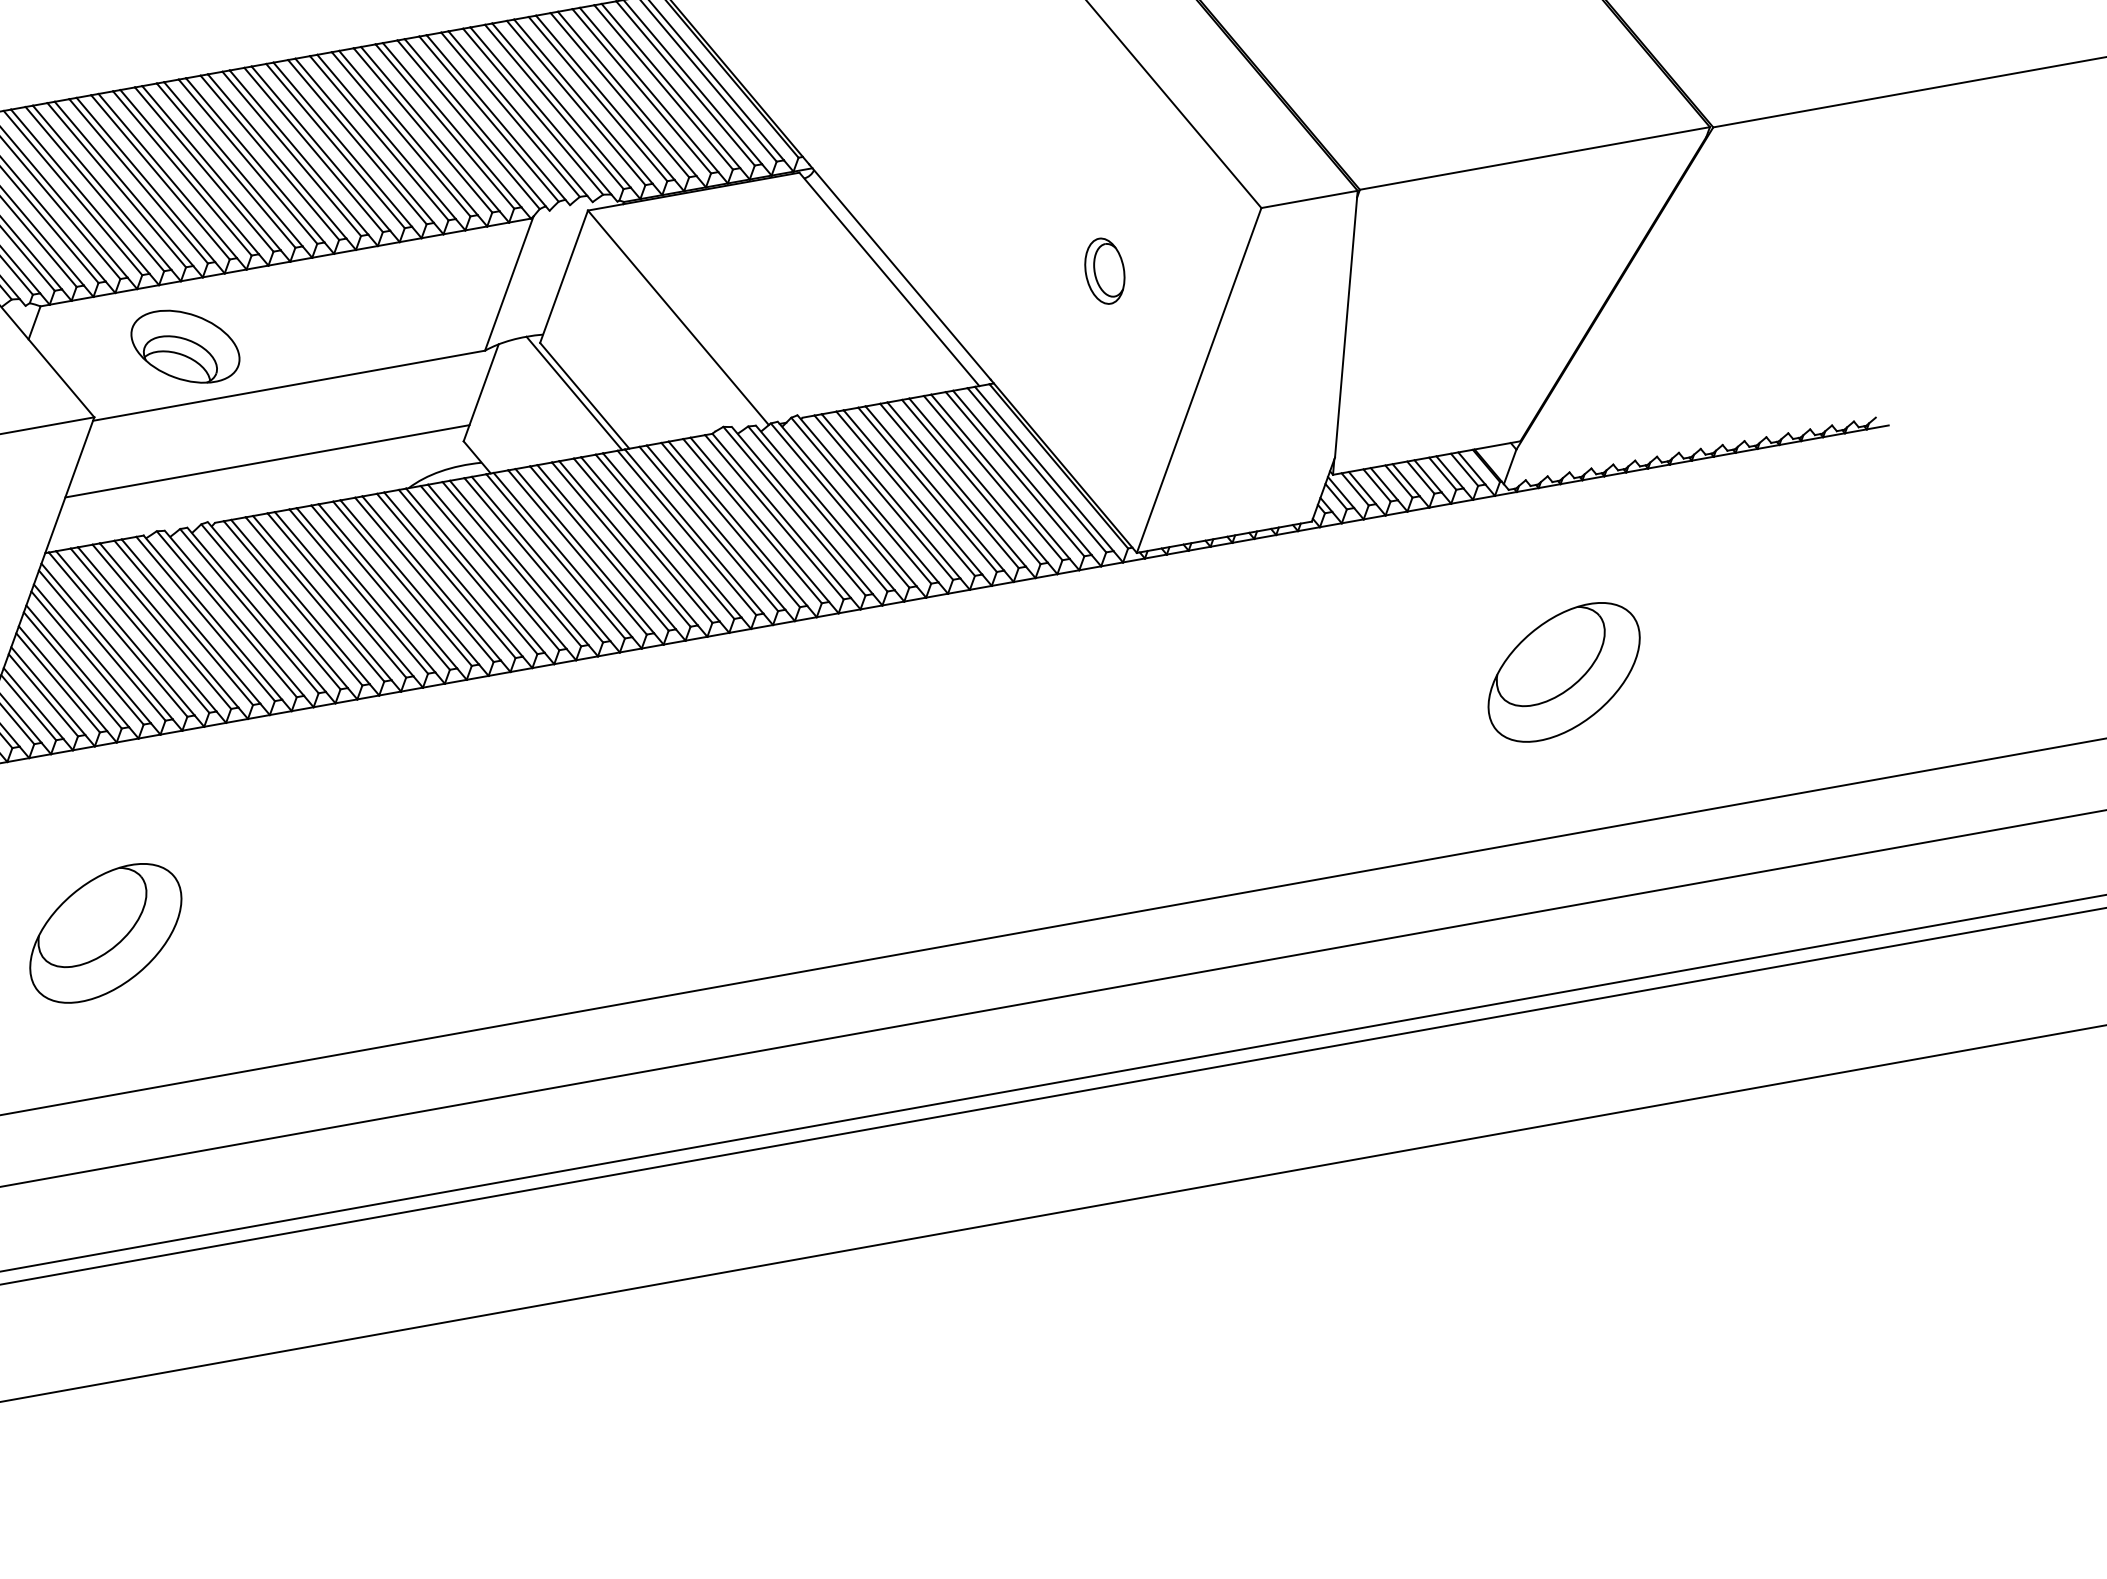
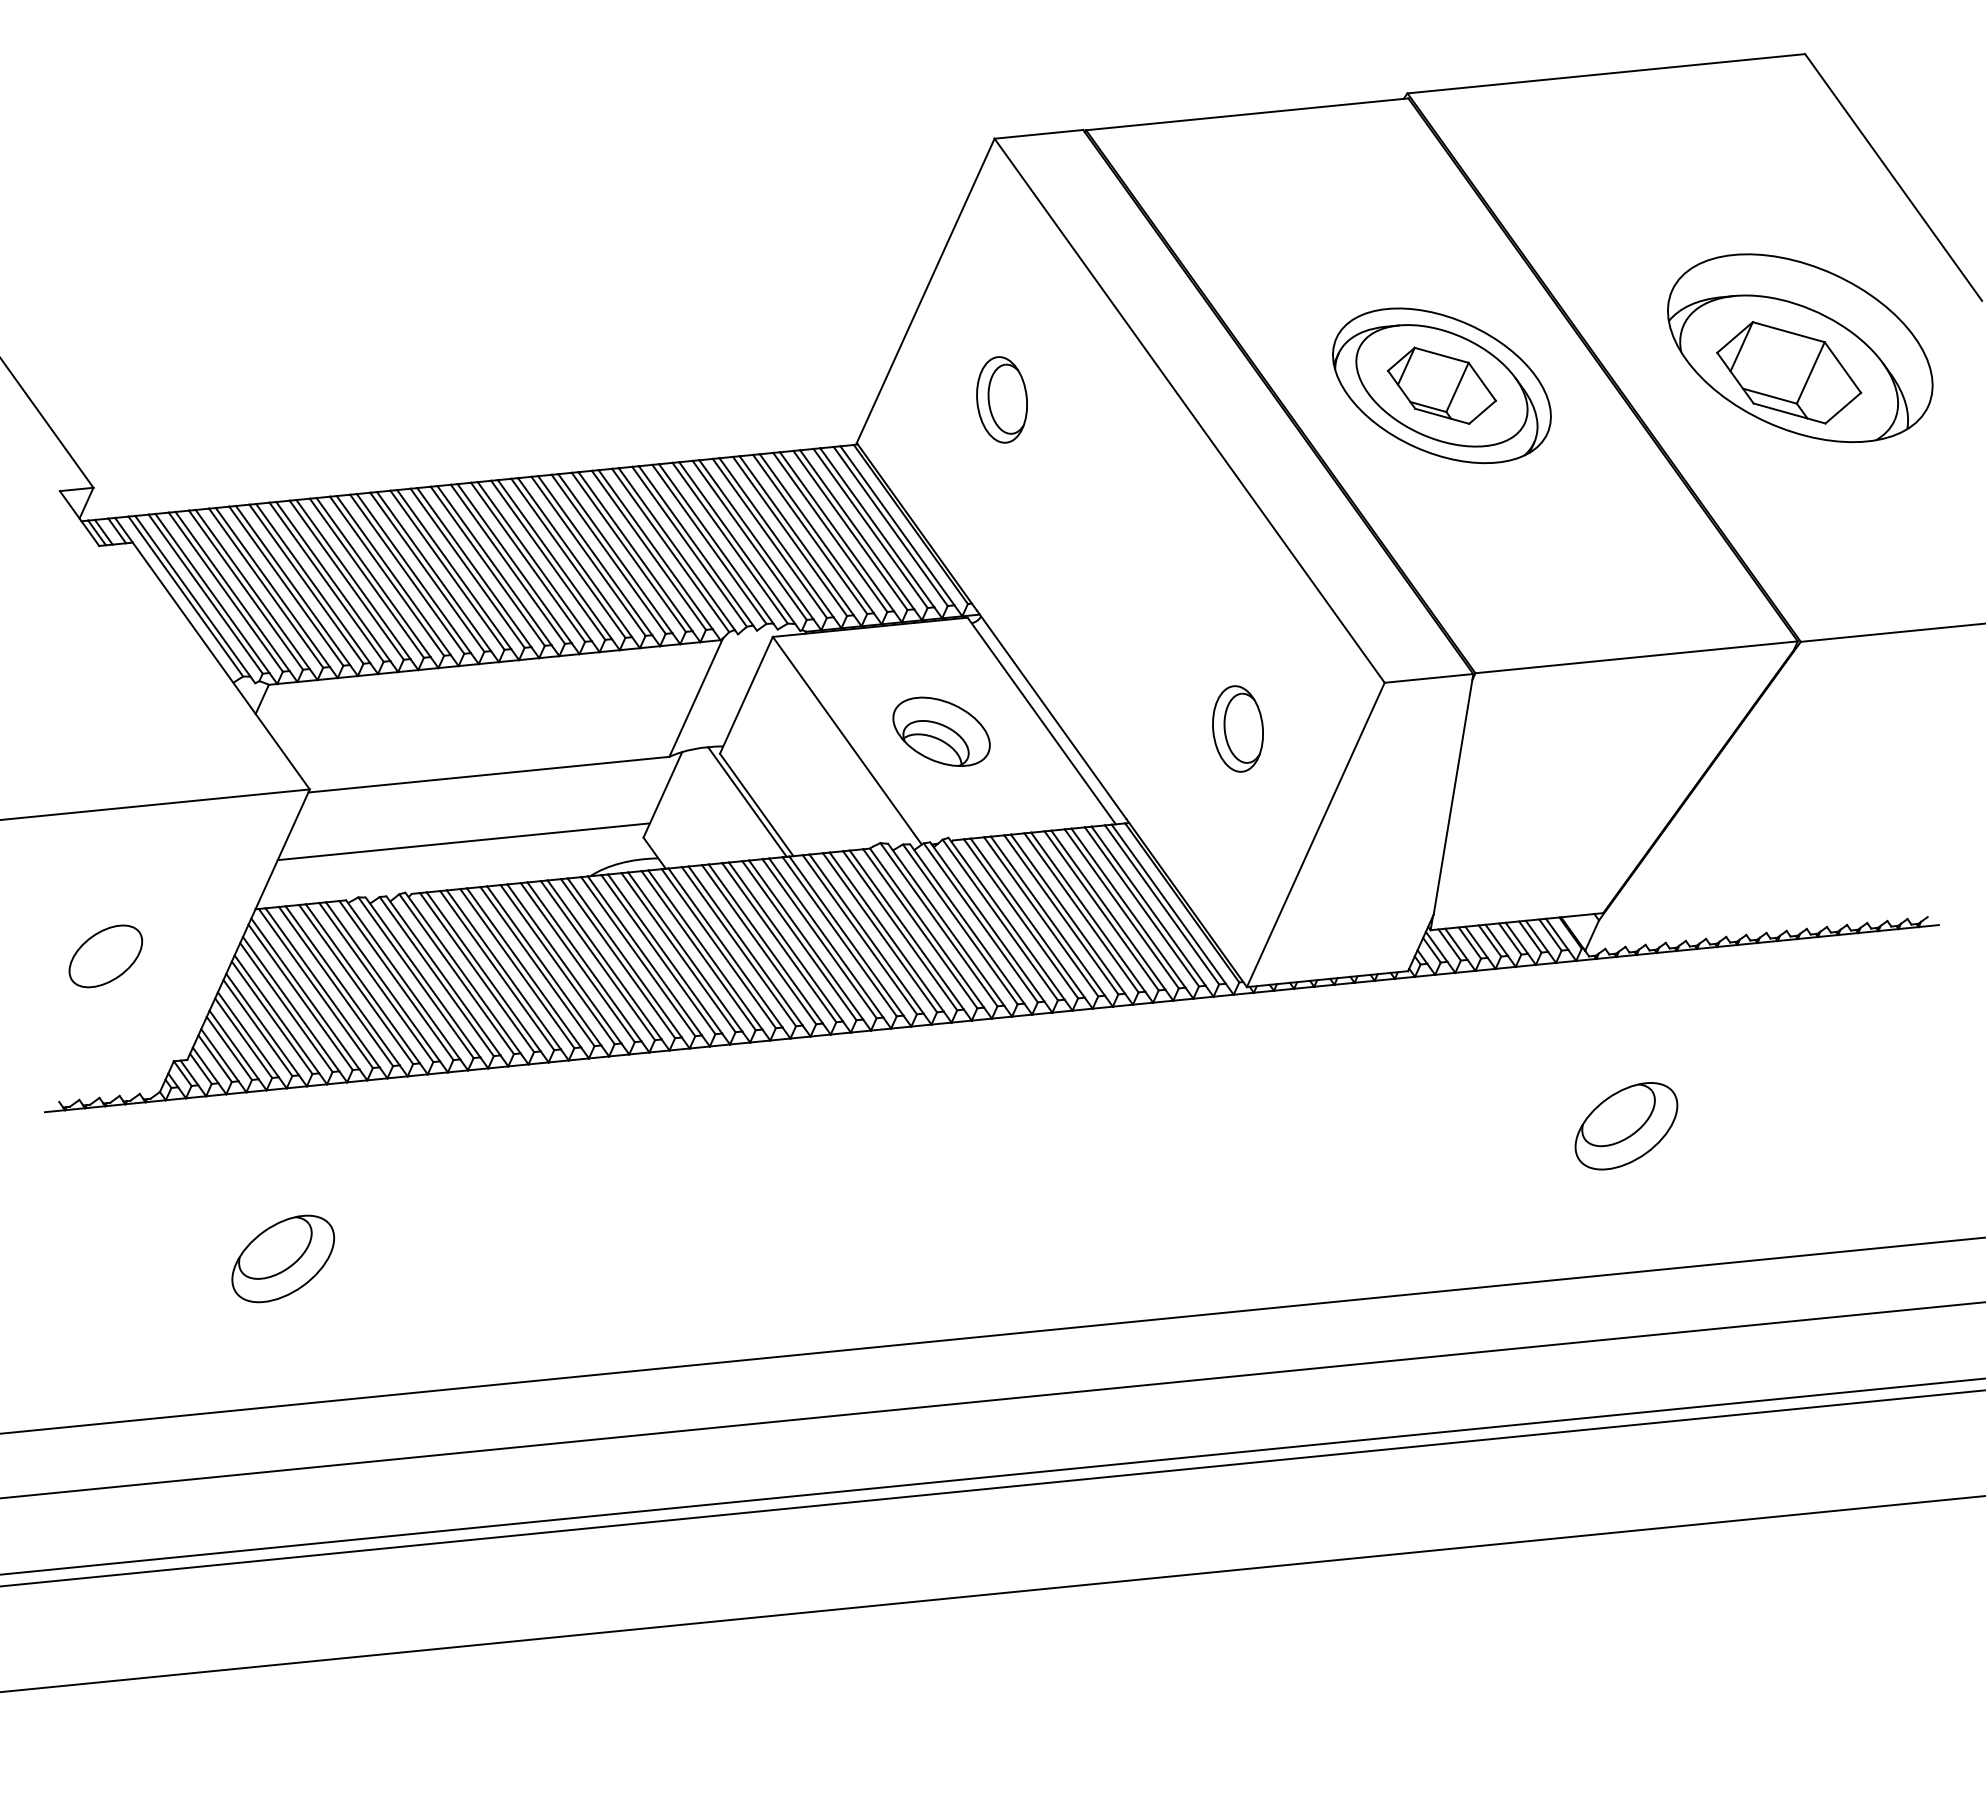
part: (1104, 270) -> (1237, 728), size x1.43
part: (185, 346) -> (941, 731), moved
part: (1564, 672) -> (1626, 1126), size x0.71
part: (104, 932) -> (282, 1258), size x0.71

